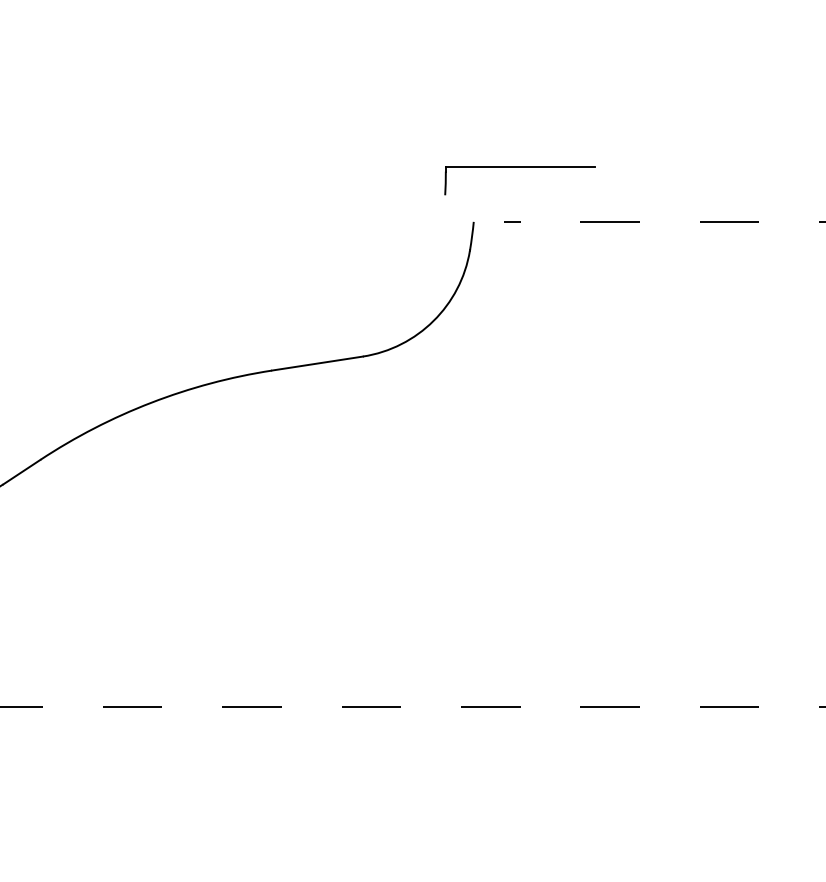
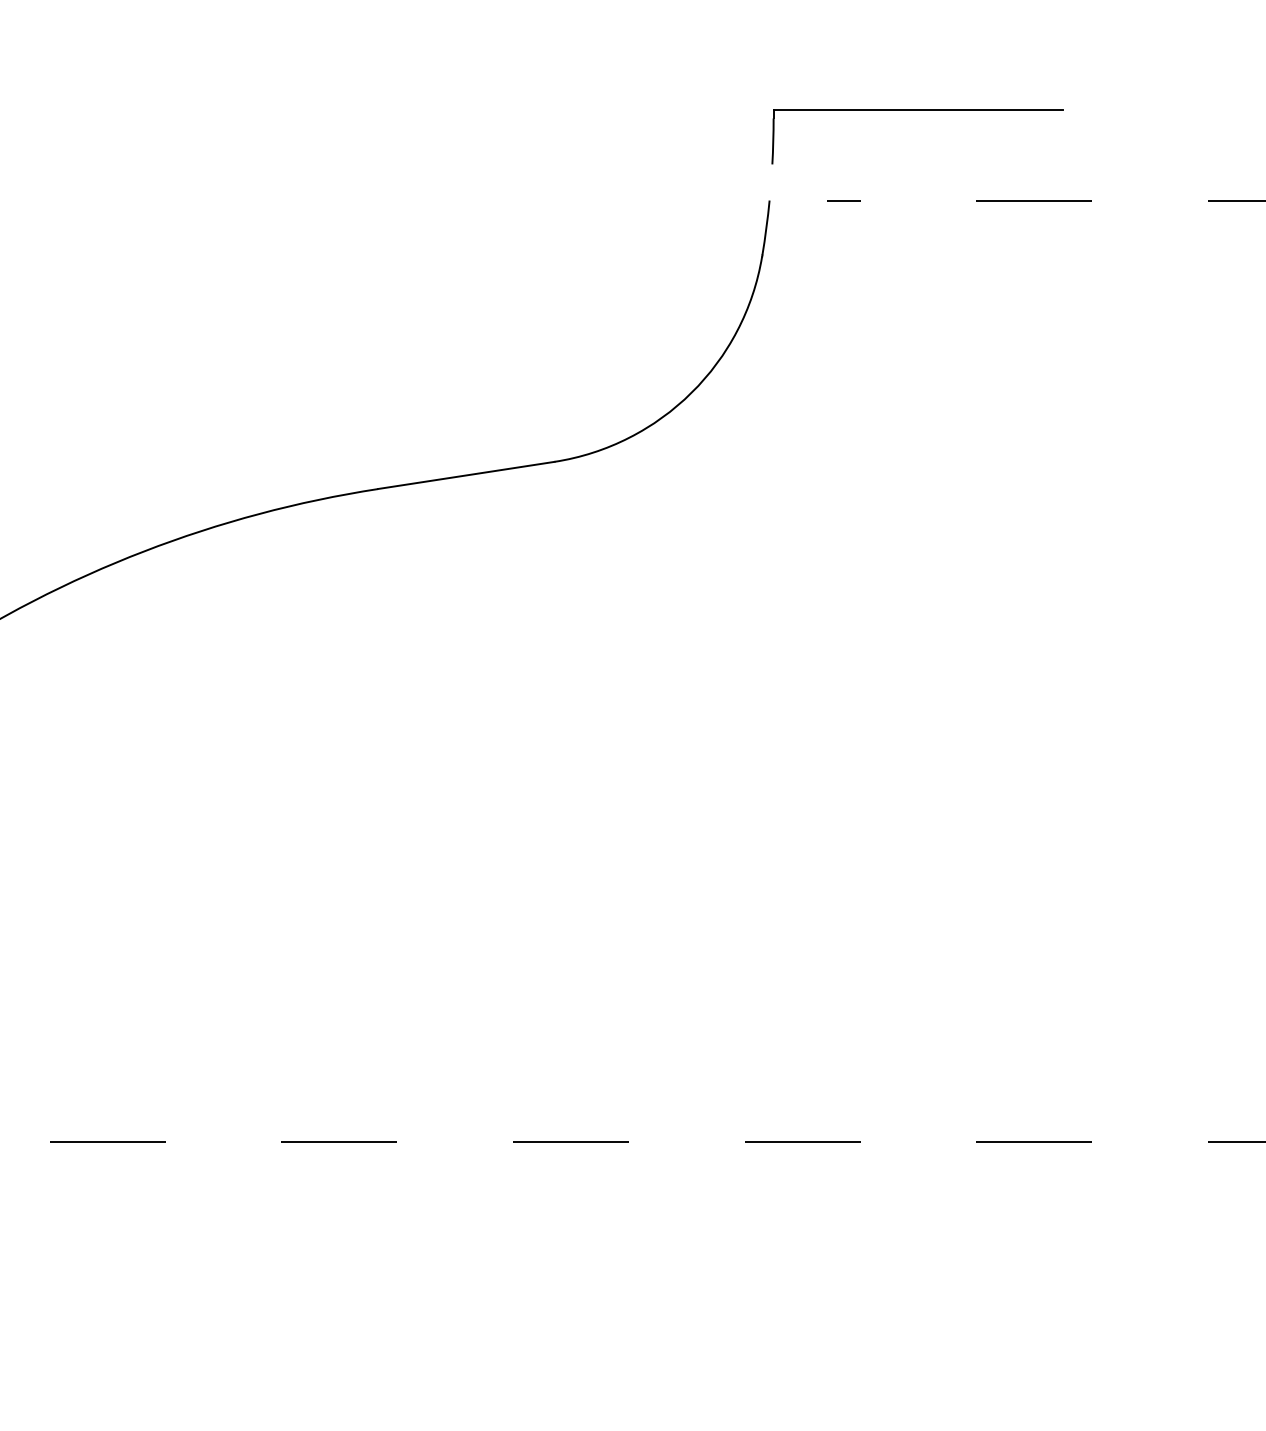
part: (519, 167) -> (916, 110), moved

